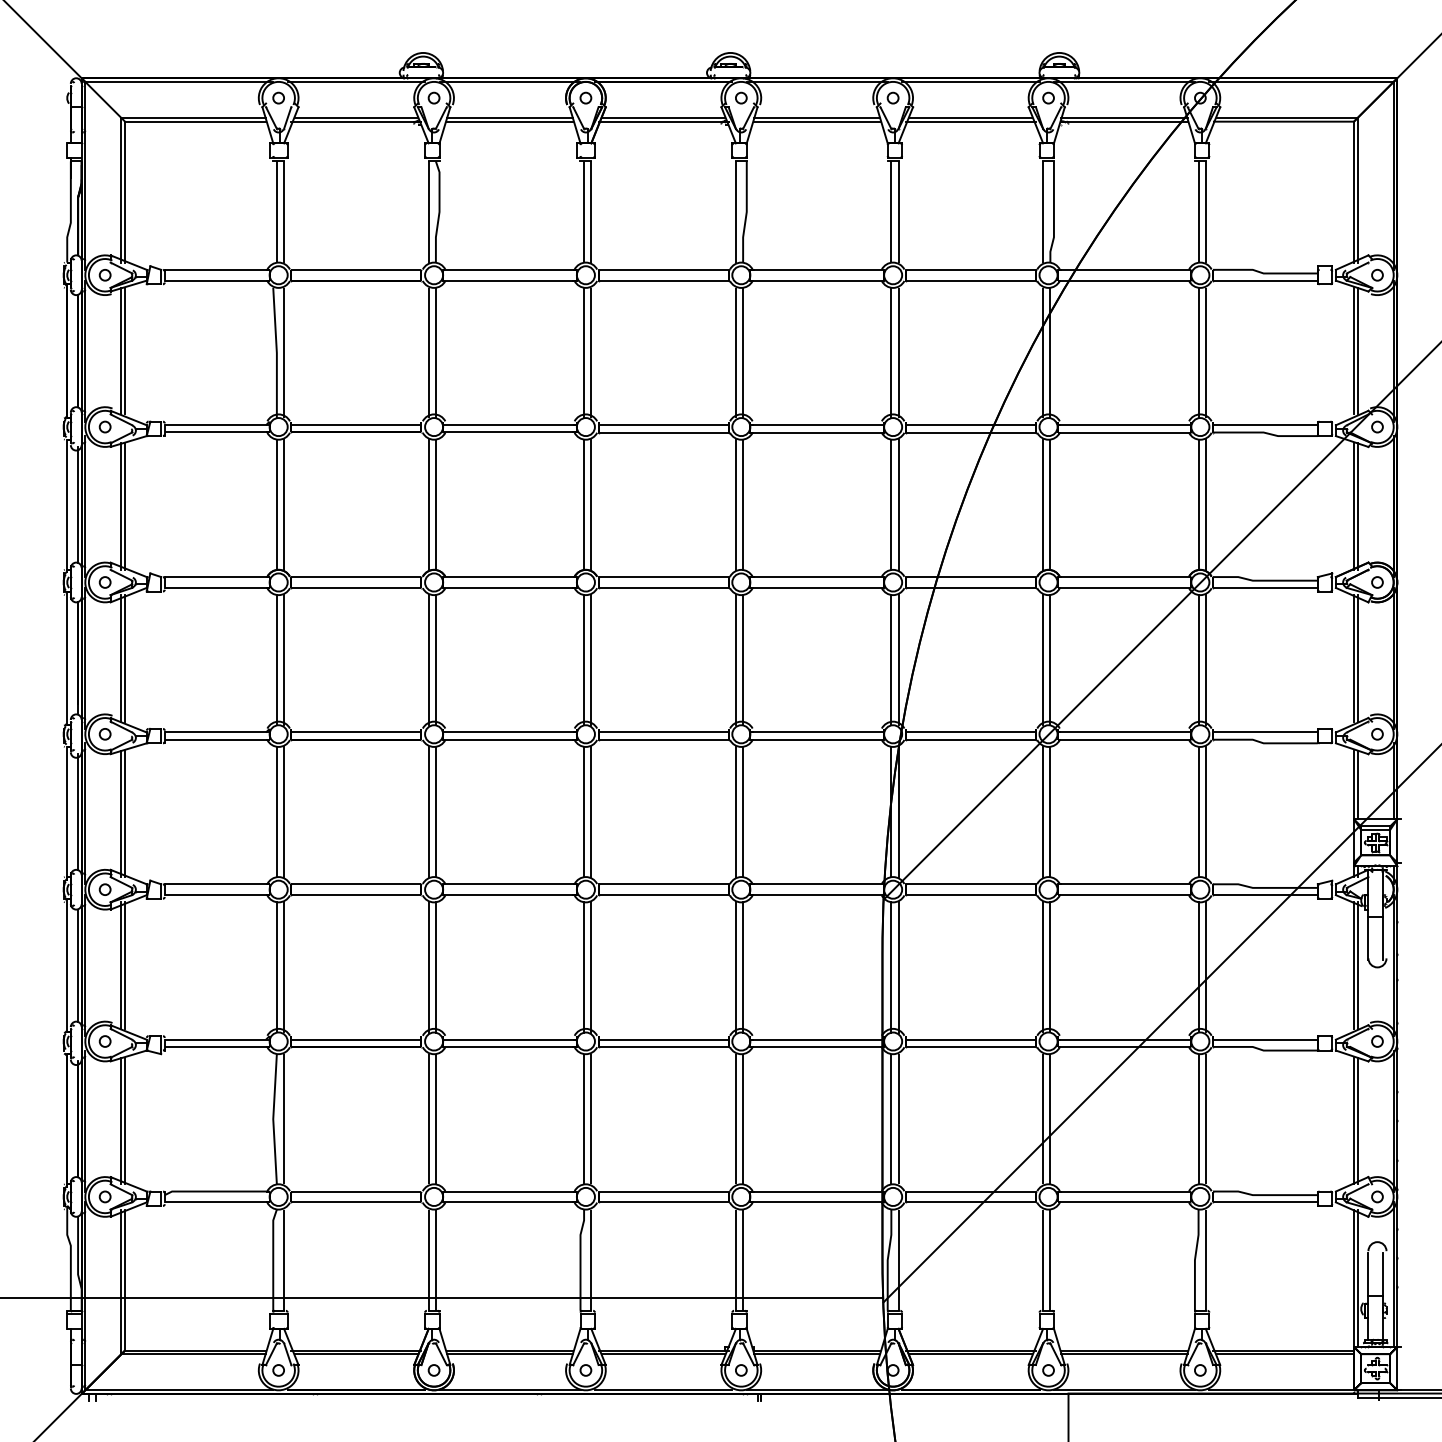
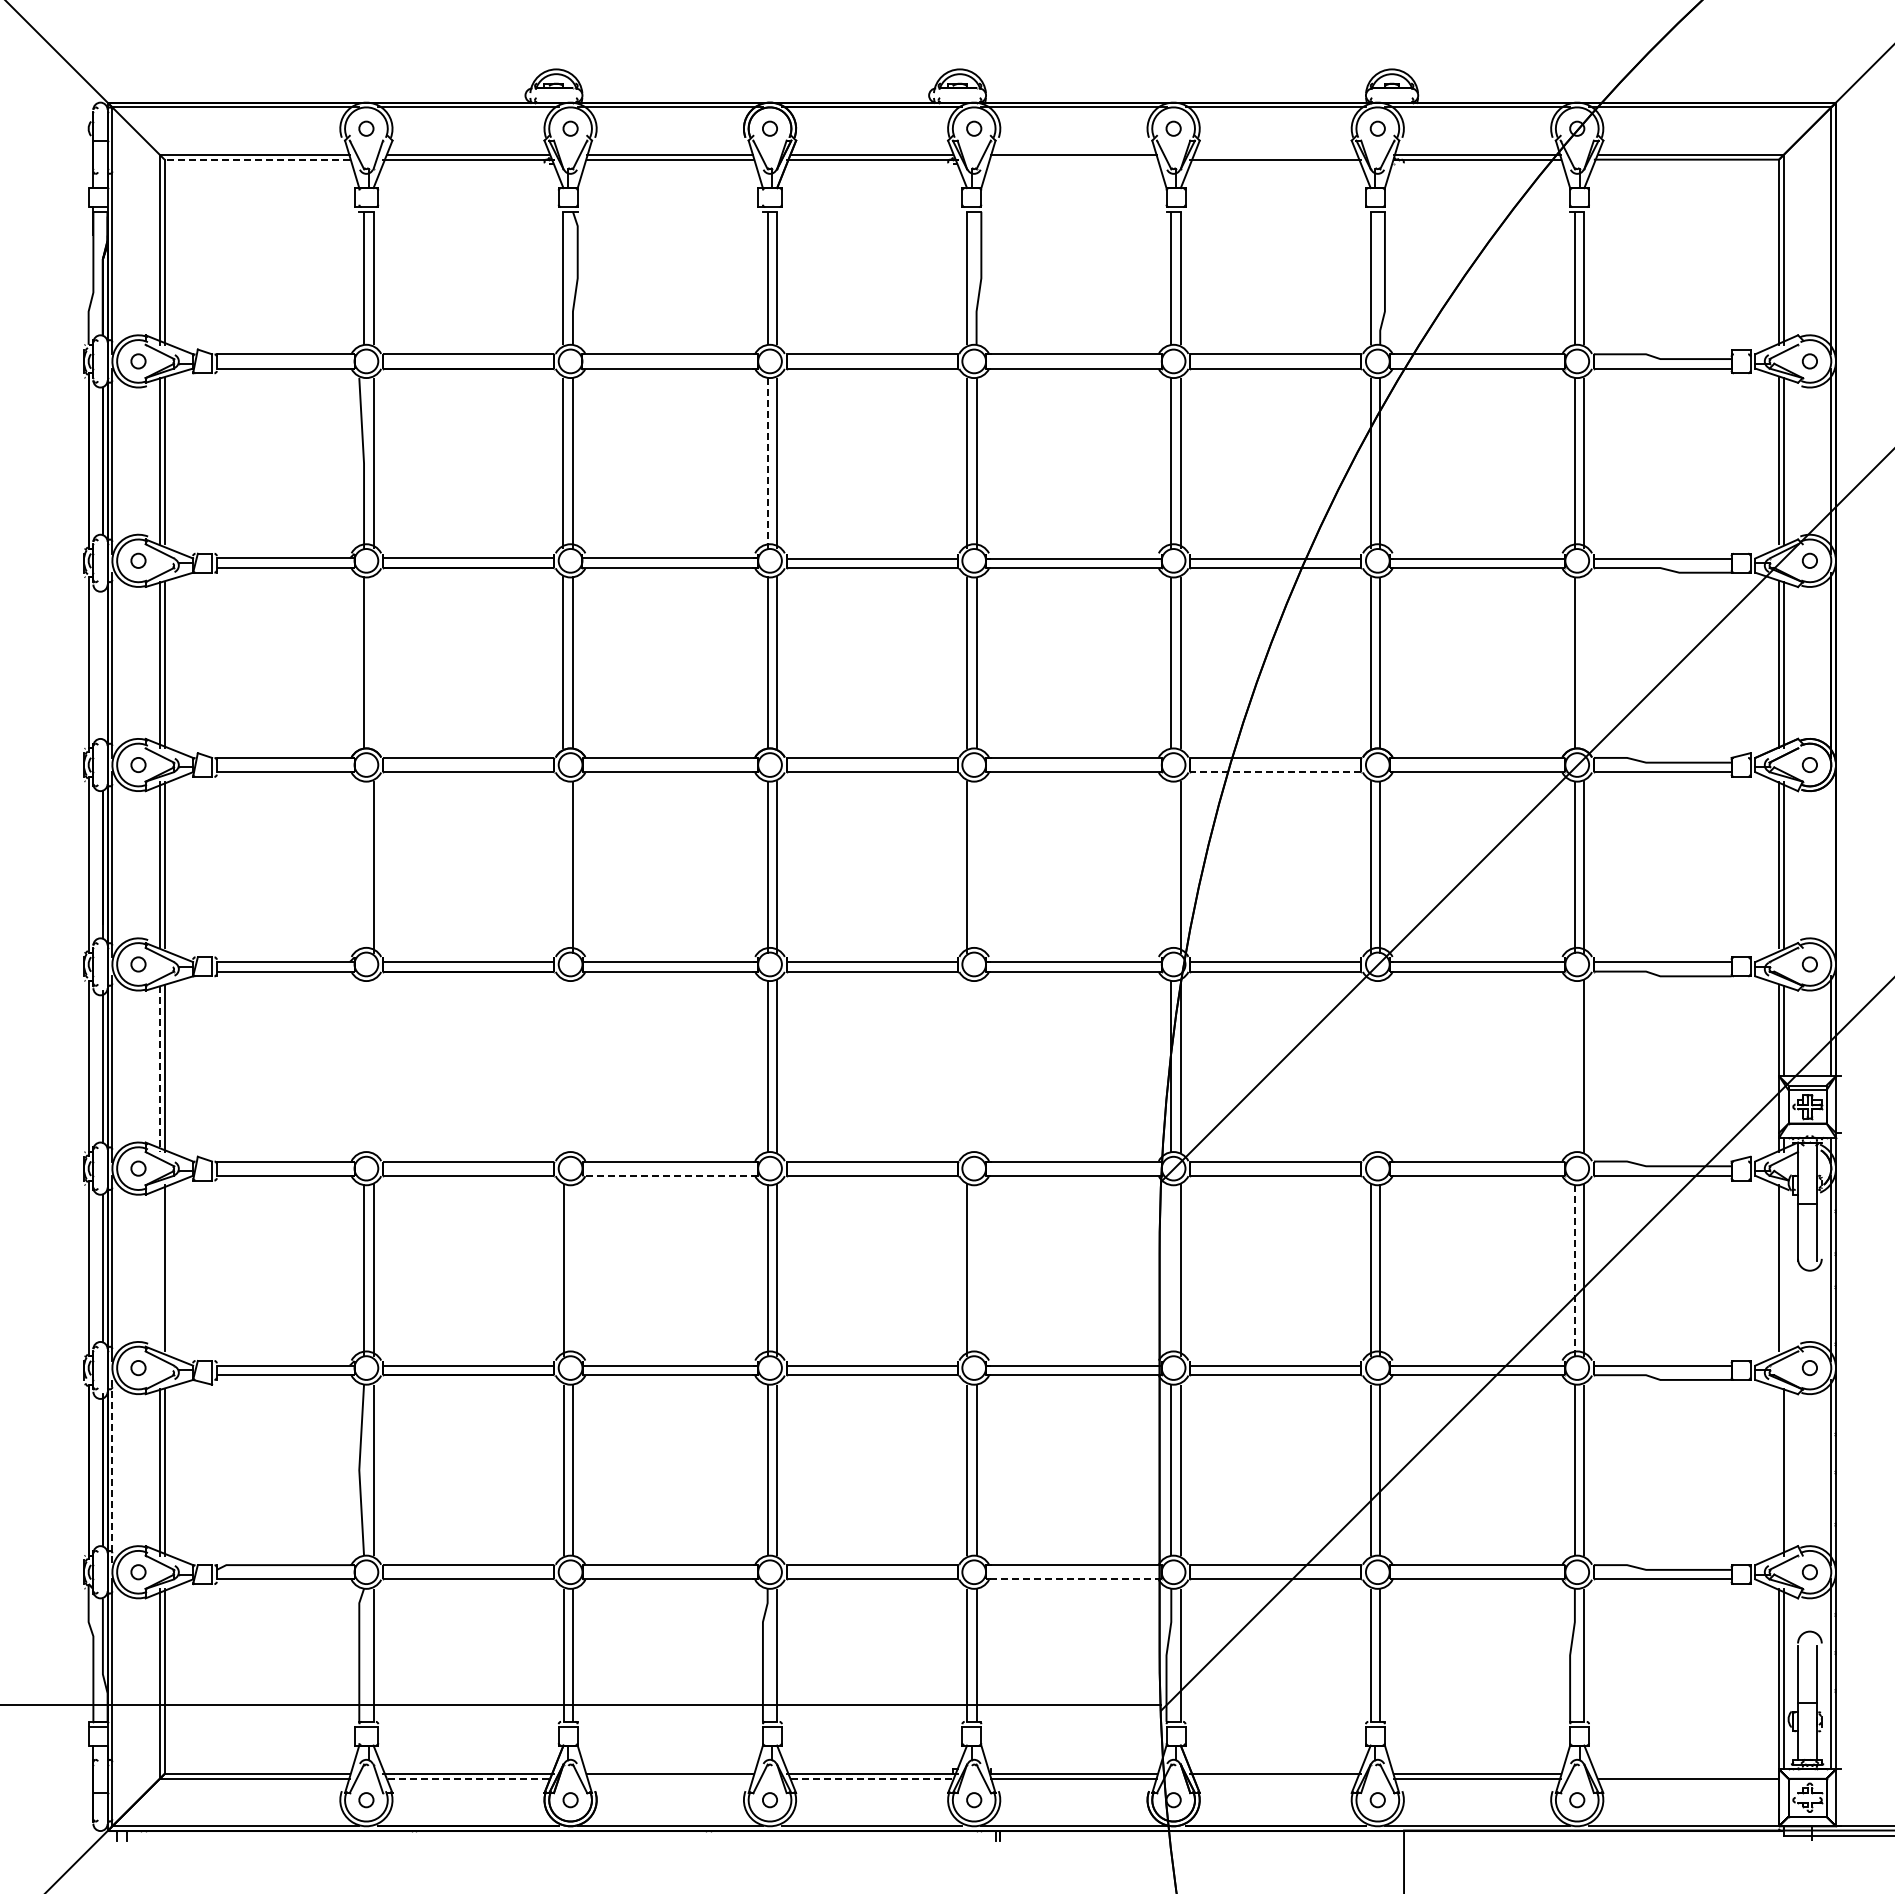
line: (970, 117) -> (1275, 154), removed
line: (195, 121) -> (257, 159), solid -> dashed
line: (816, 121) -> (1073, 159), removed
line: (583, 352) -> (767, 463), solid -> dashed
line: (77, 504) -> (102, 662), removed
line: (284, 504) -> (373, 662), removed
line: (1205, 504) -> (1584, 662), removed
line: (970, 588) -> (1275, 772), solid -> dashed
line: (1393, 658) -> (1831, 864), removed
line: (277, 659) -> (364, 866), removed
line: (428, 659) -> (563, 866), removed
line: (743, 659) -> (976, 866), removed
line: (891, 659) -> (1171, 866), removed
line: (277, 811) -> (364, 1066), removed
line: (284, 811) -> (373, 1066), removed
line: (428, 811) -> (563, 1066), removed
line: (436, 811) -> (573, 1066), removed
line: (736, 811) -> (967, 1066), removed
line: (743, 811) -> (976, 1066), removed
line: (1042, 811) -> (1370, 1066), removed
line: (1050, 811) -> (1380, 1066), removed
line: (1198, 811) -> (1574, 1066), removed
line: (121, 814) -> (159, 1069), solid -> dashed
line: (510, 894) -> (670, 1175), solid -> dashed
line: (121, 965) -> (159, 1268), removed
line: (1357, 965) -> (1783, 1268), removed
line: (436, 967) -> (573, 1270), removed
line: (743, 967) -> (976, 1270), removed
line: (891, 967) -> (1171, 1270), removed
line: (1198, 968) -> (1574, 1271), solid -> dashed
line: (85, 1121) -> (112, 1472), solid -> dashed
line: (1354, 1121) -> (1779, 1472), removed
line: (816, 1202) -> (1073, 1579), solid -> dashed
line: (1283, 1350) -> (1686, 1774), removed
line: (356, 1353) -> (468, 1778), solid -> dashed
line: (510, 1353) -> (670, 1778), removed
line: (663, 1353) -> (872, 1778), solid -> dashed
line: (970, 1353) -> (1275, 1778), removed

